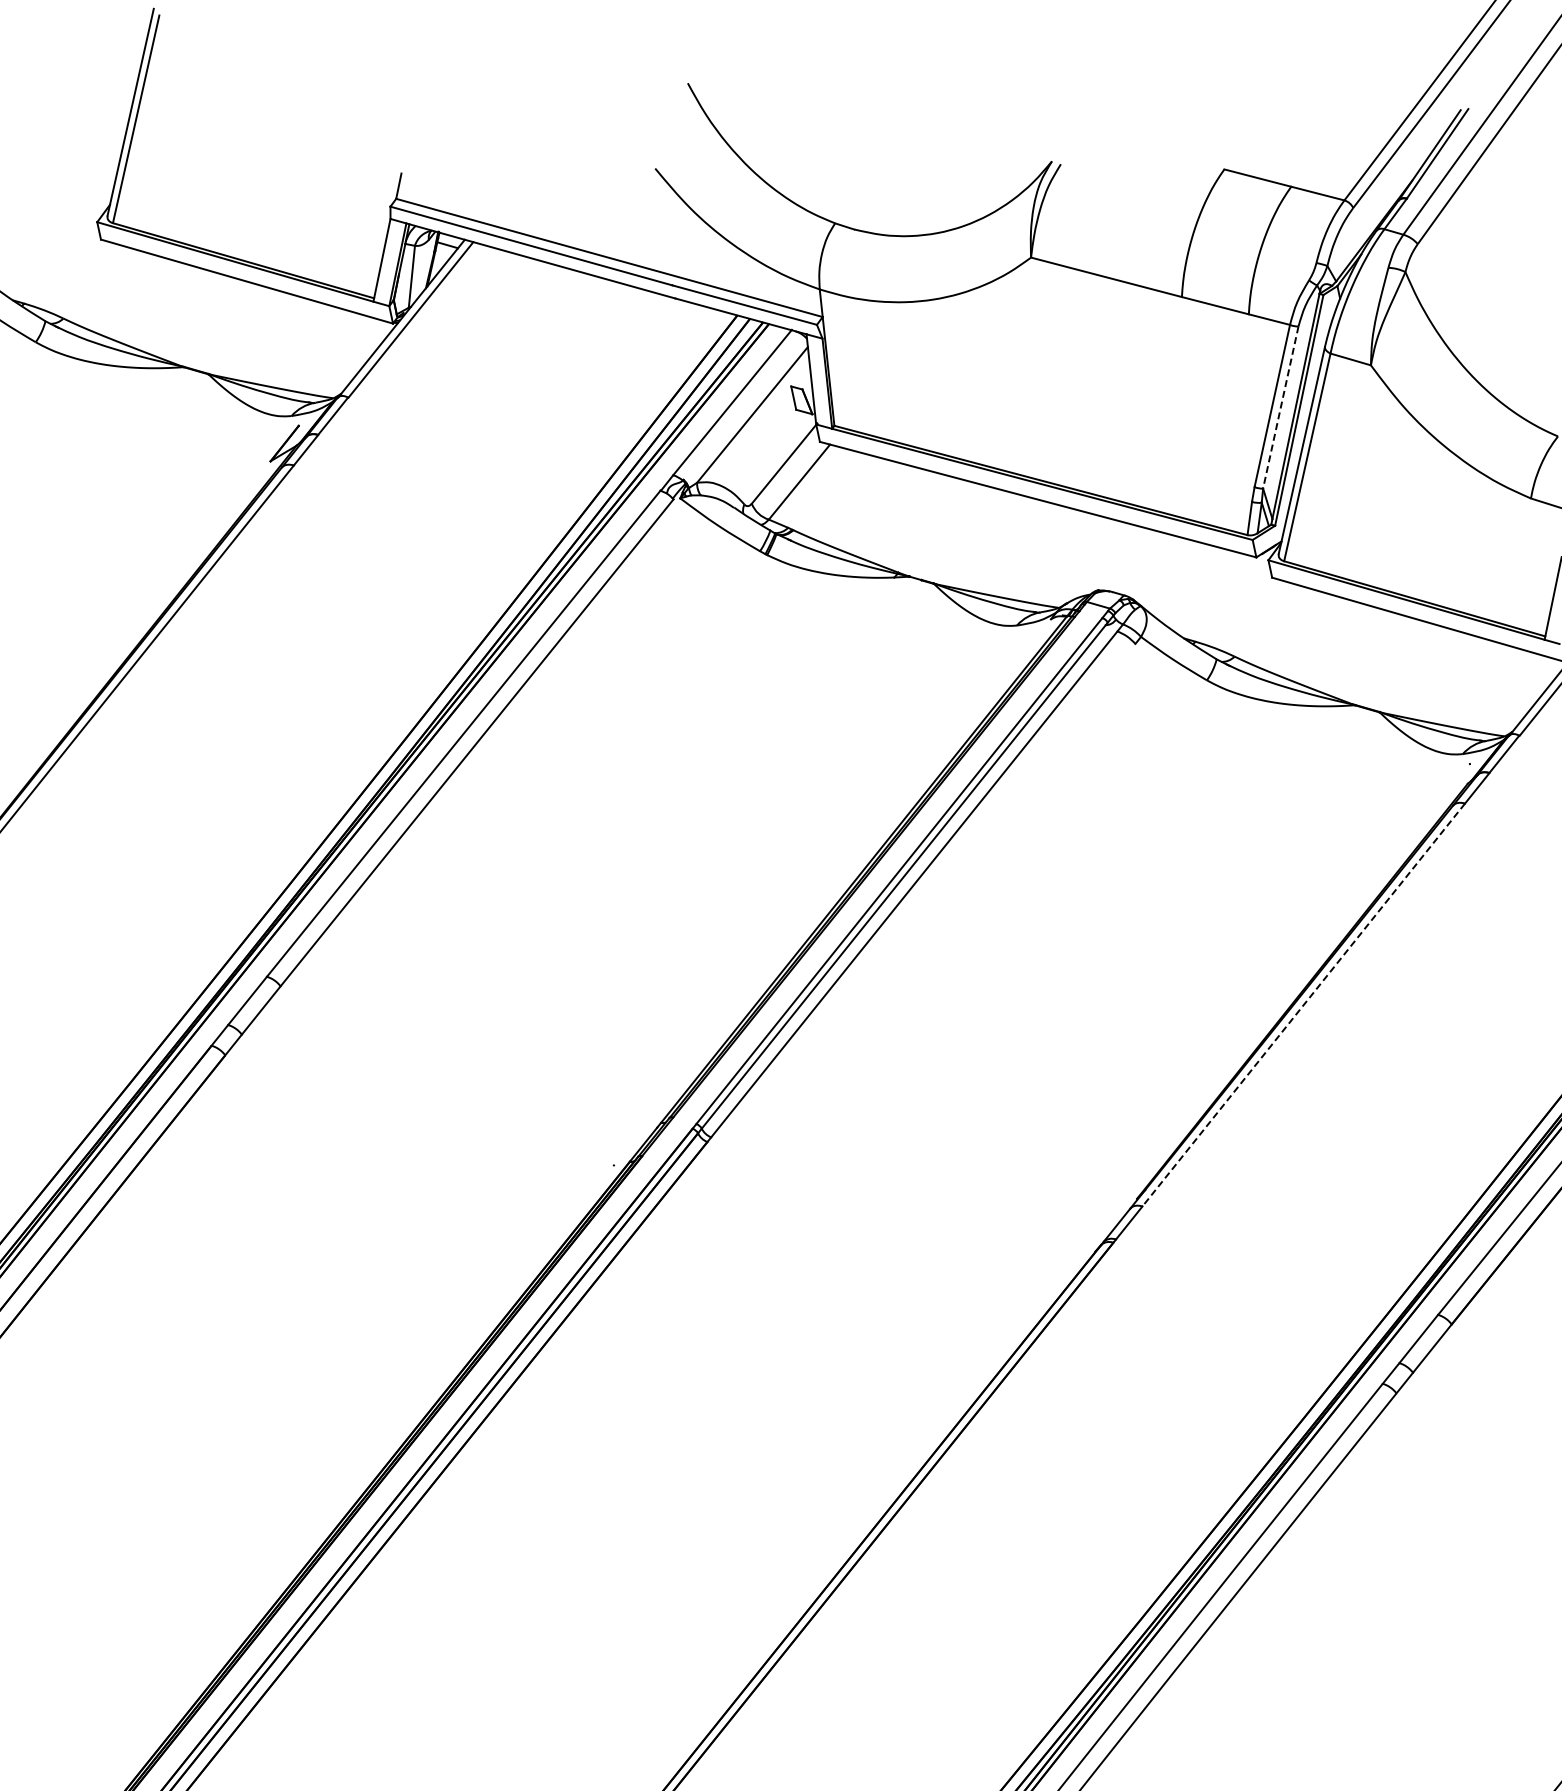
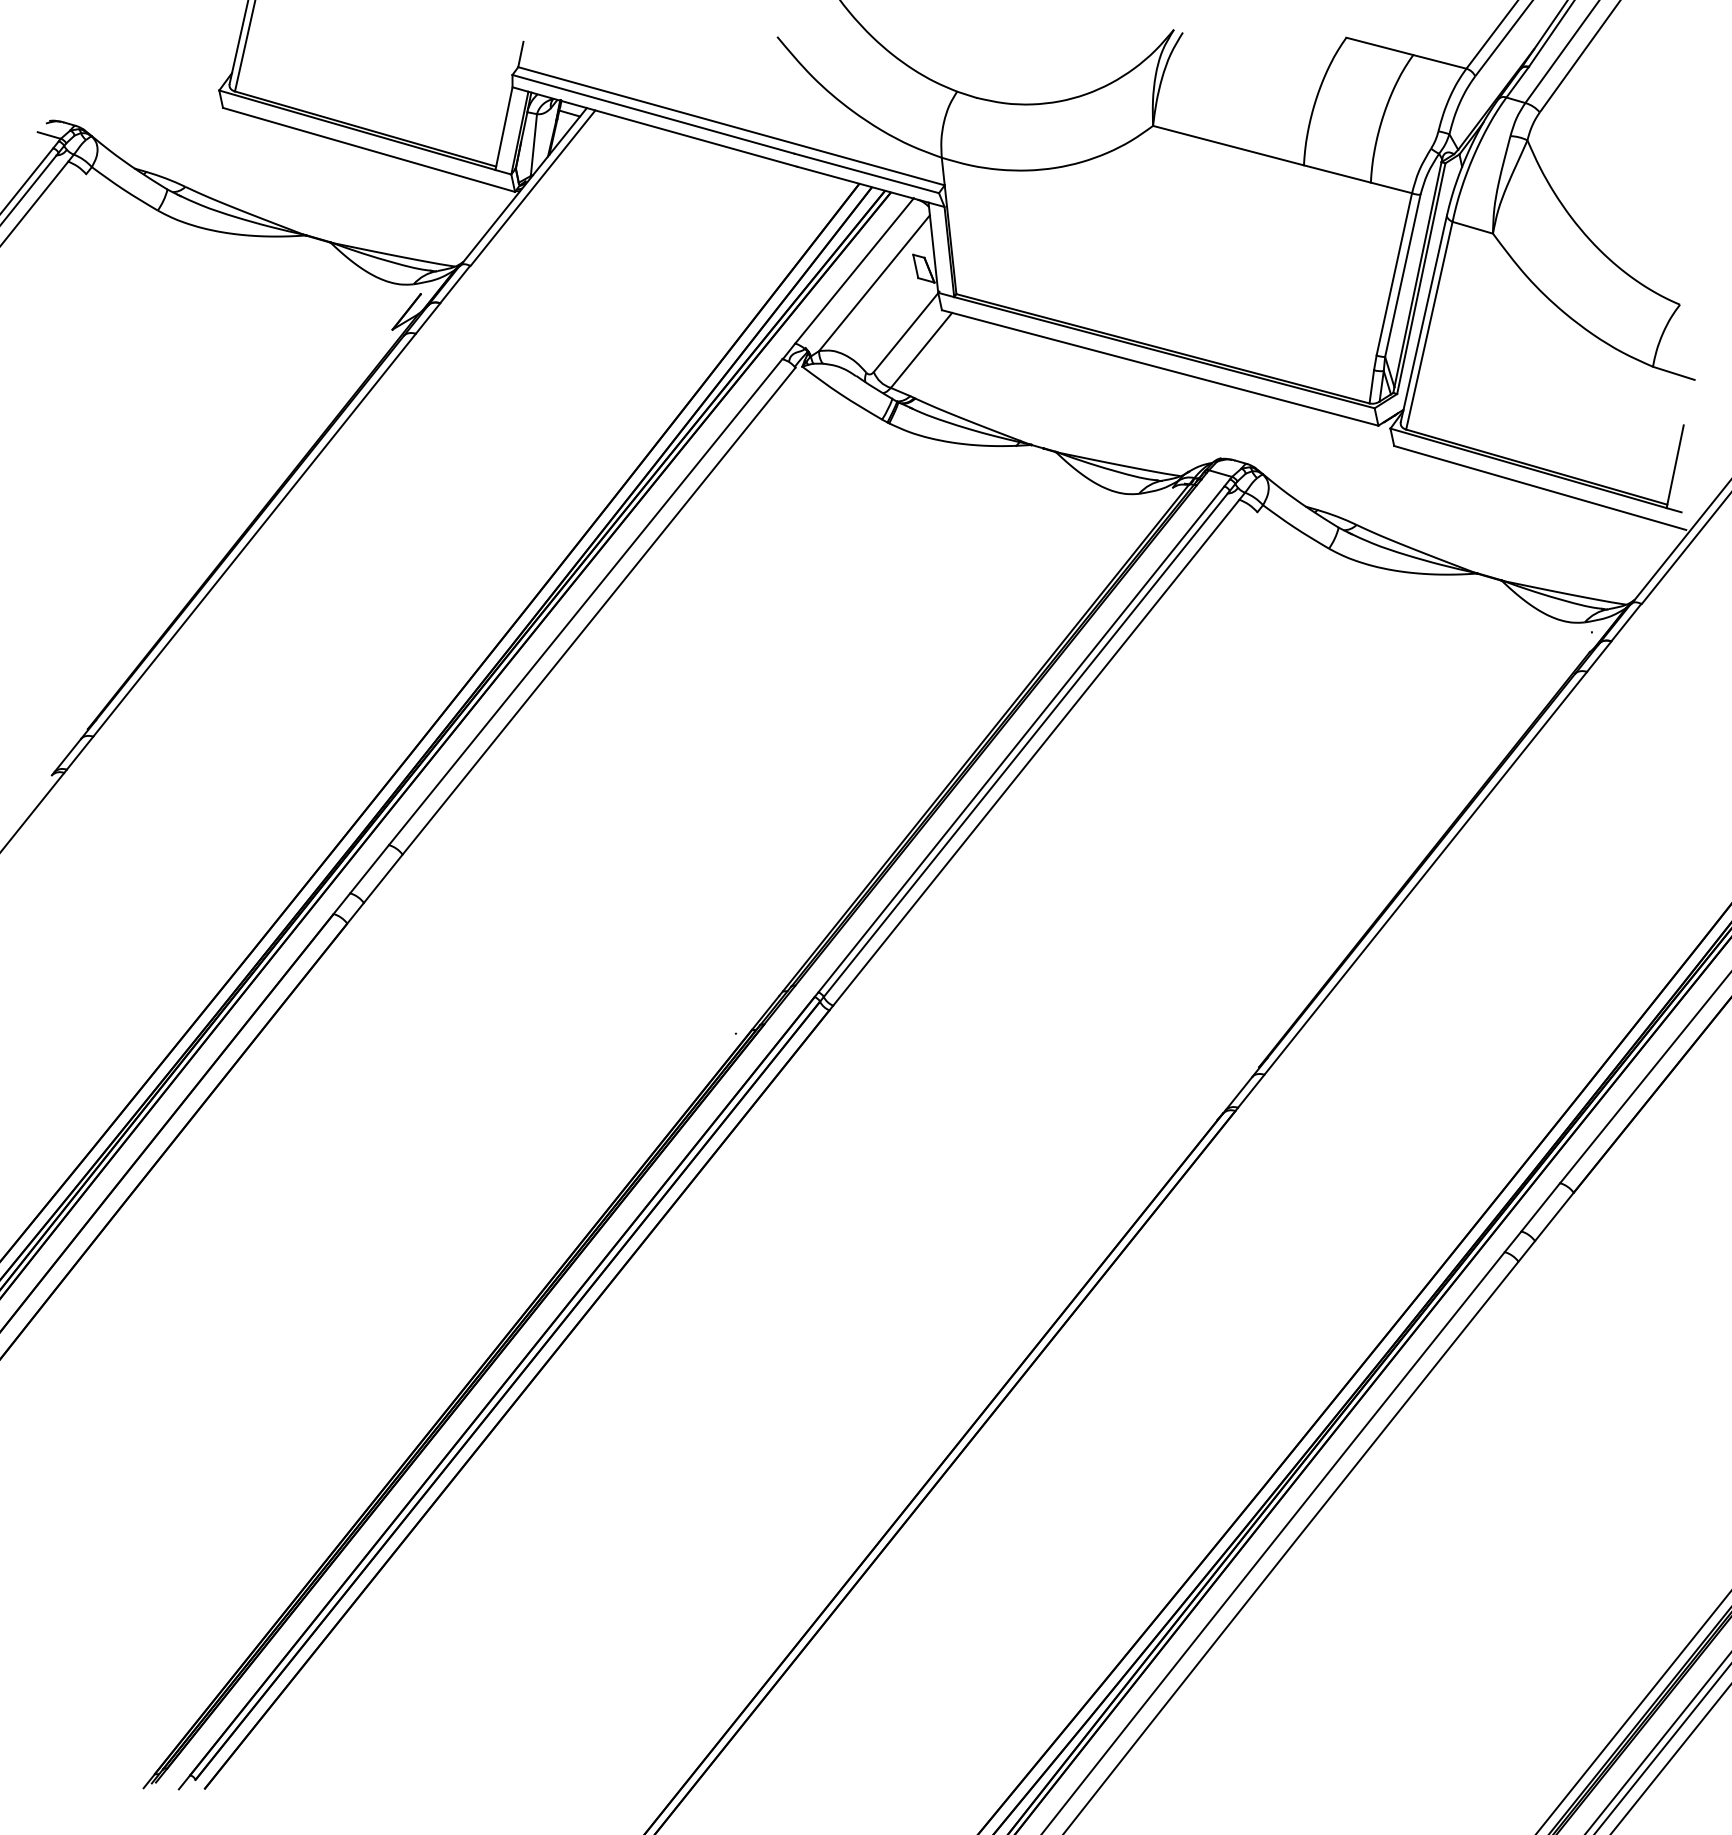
line: (1280, 407) -> (1402, 275), dashed -> solid
line: (1303, 1005) -> (1425, 873), dashed -> solid

